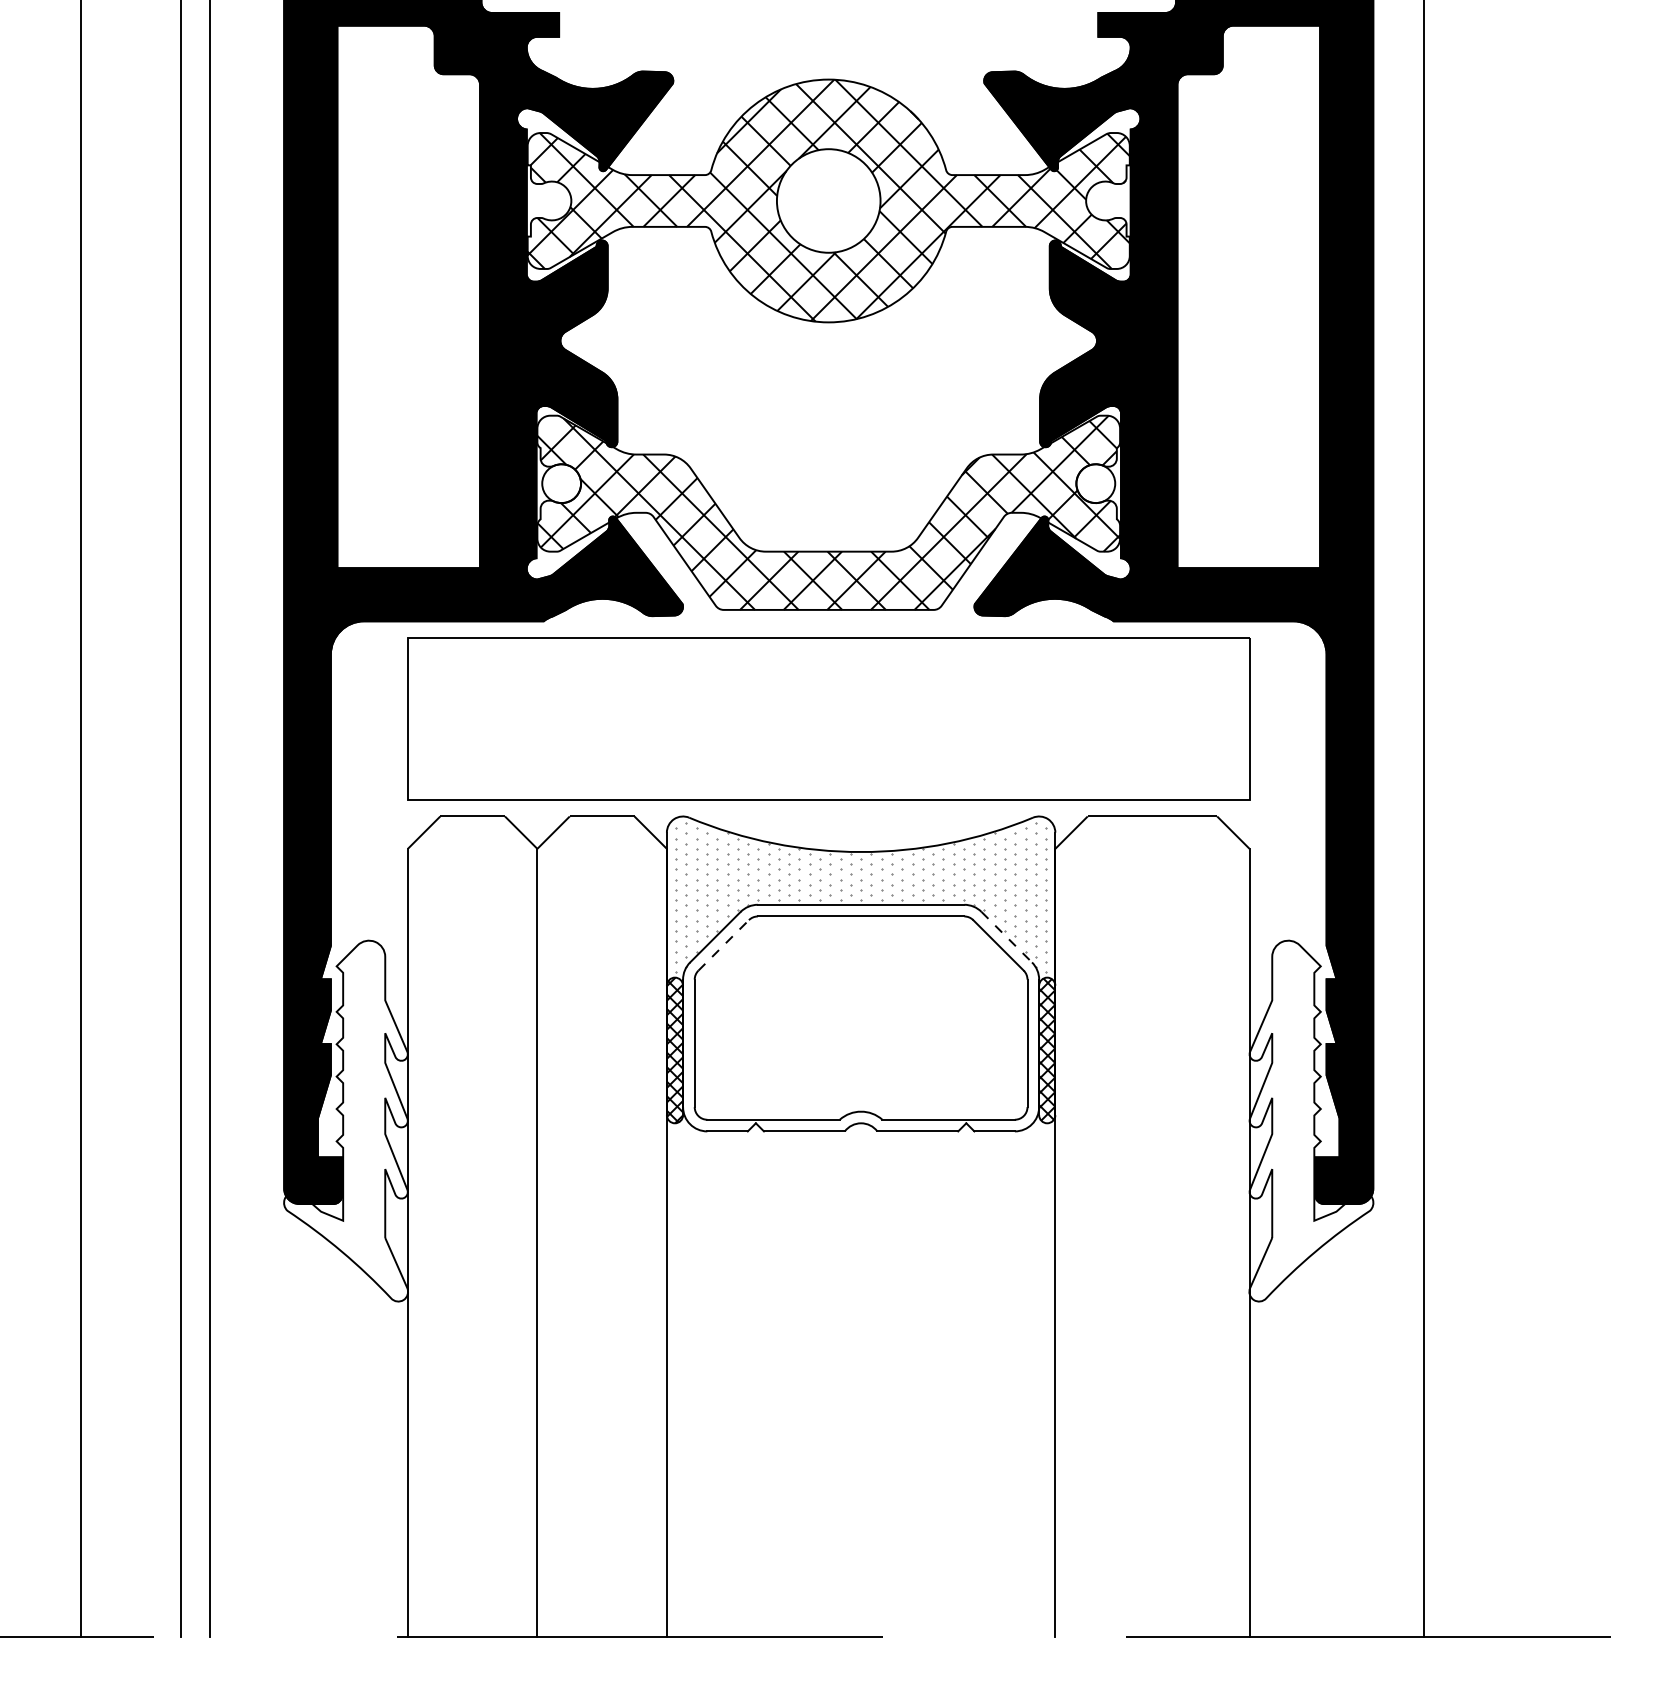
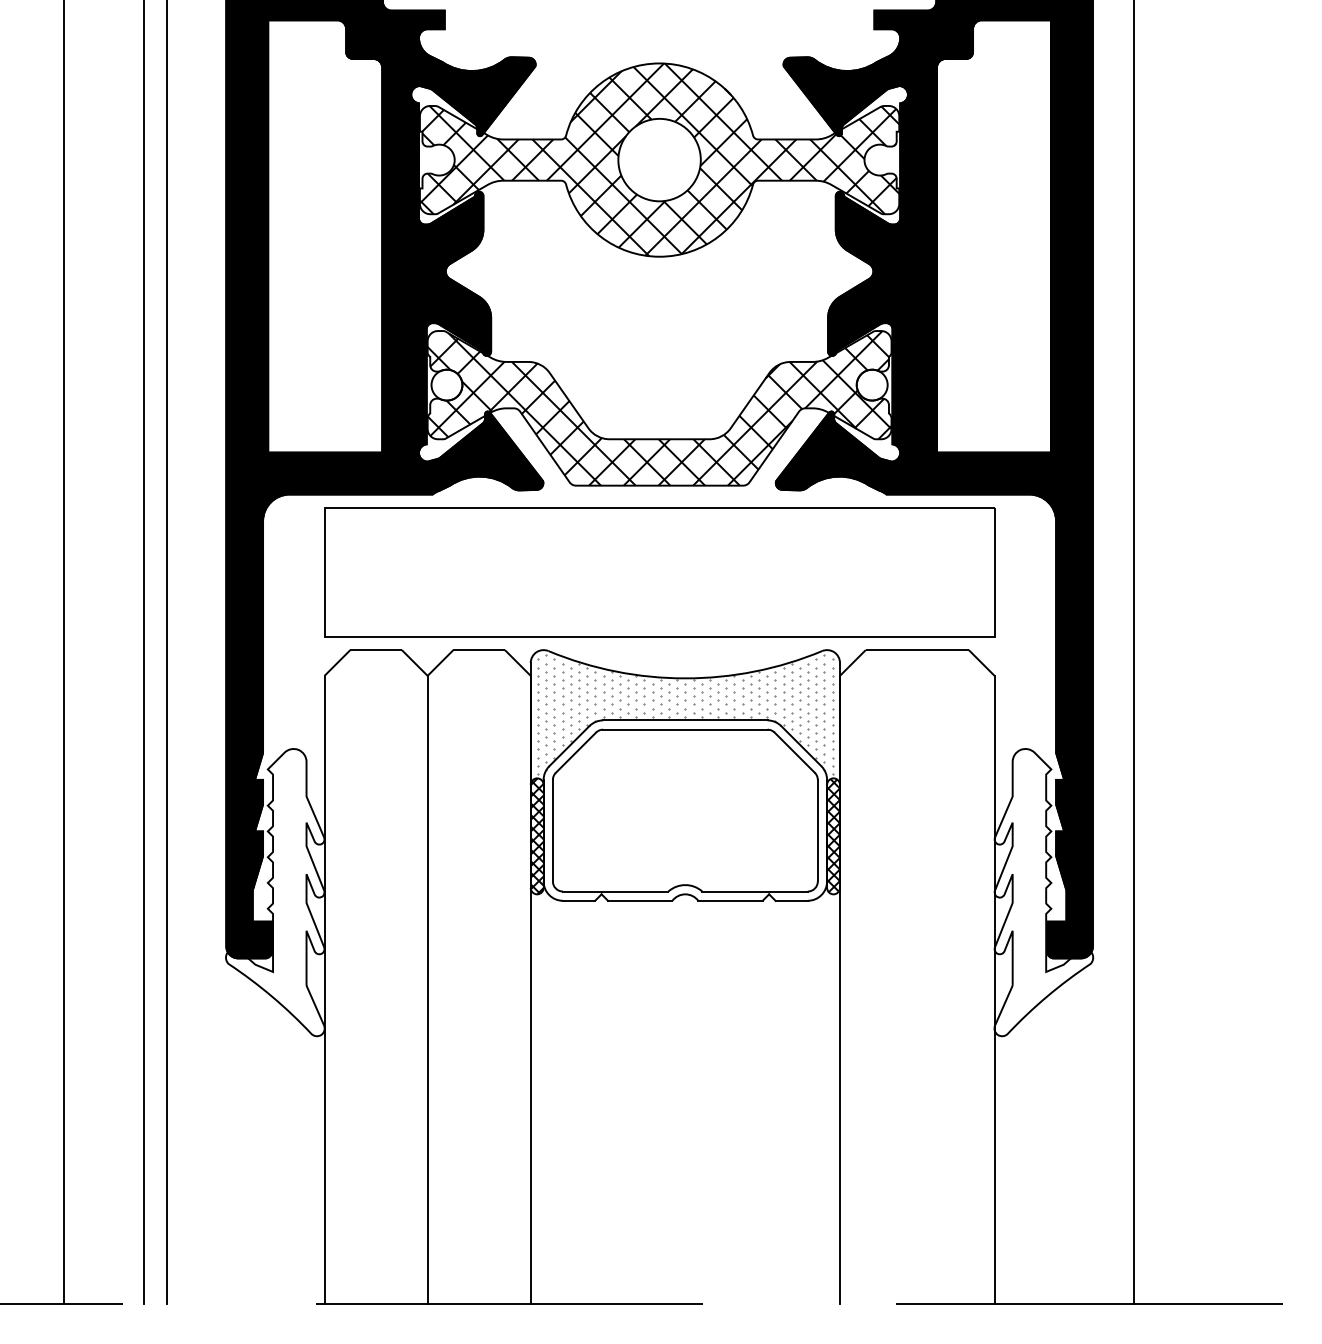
line: (1006, 937) -> (801, 746), dashed -> solid
line: (723, 945) -> (575, 752), dashed -> solid

